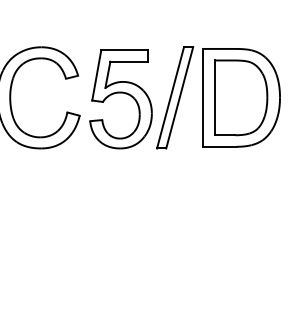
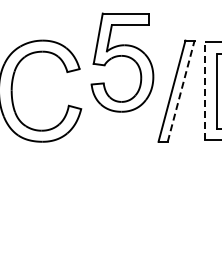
line: (179, 97) -> (180, 90), solid -> dashed
line: (203, 97) -> (204, 90), solid -> dashed
part: (120, 99) -> (121, 62), moved

